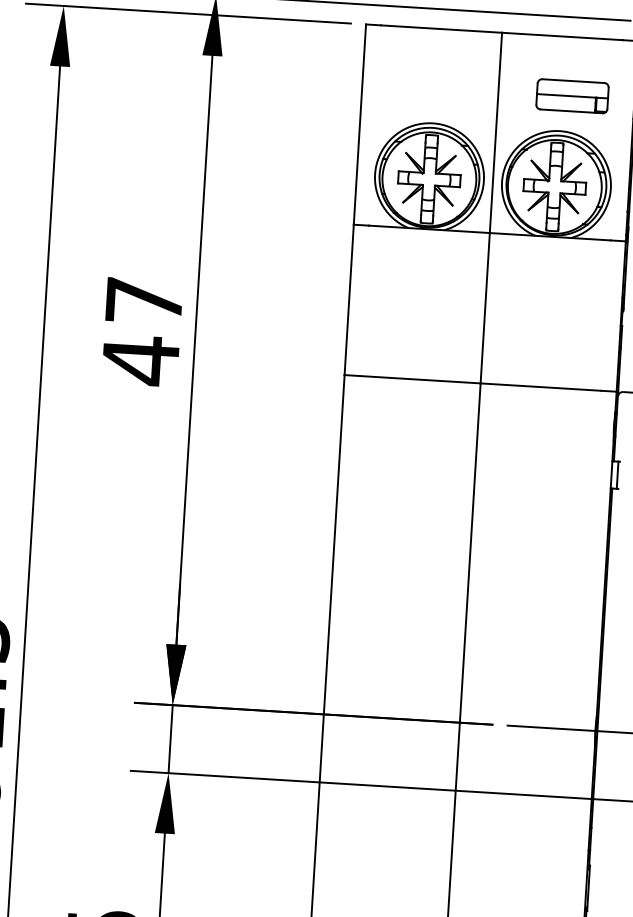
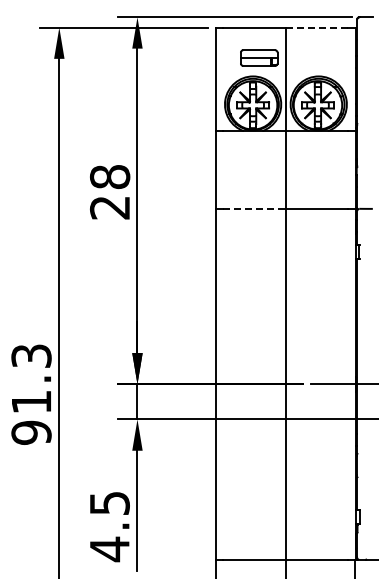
line: (561, 36) -> (316, 27), solid -> dashed
part: (573, 95) -> (259, 57), moved
text: (141, 330) -> (109, 192), 47 -> 28
line: (421, 379) -> (255, 208), solid -> dashed

